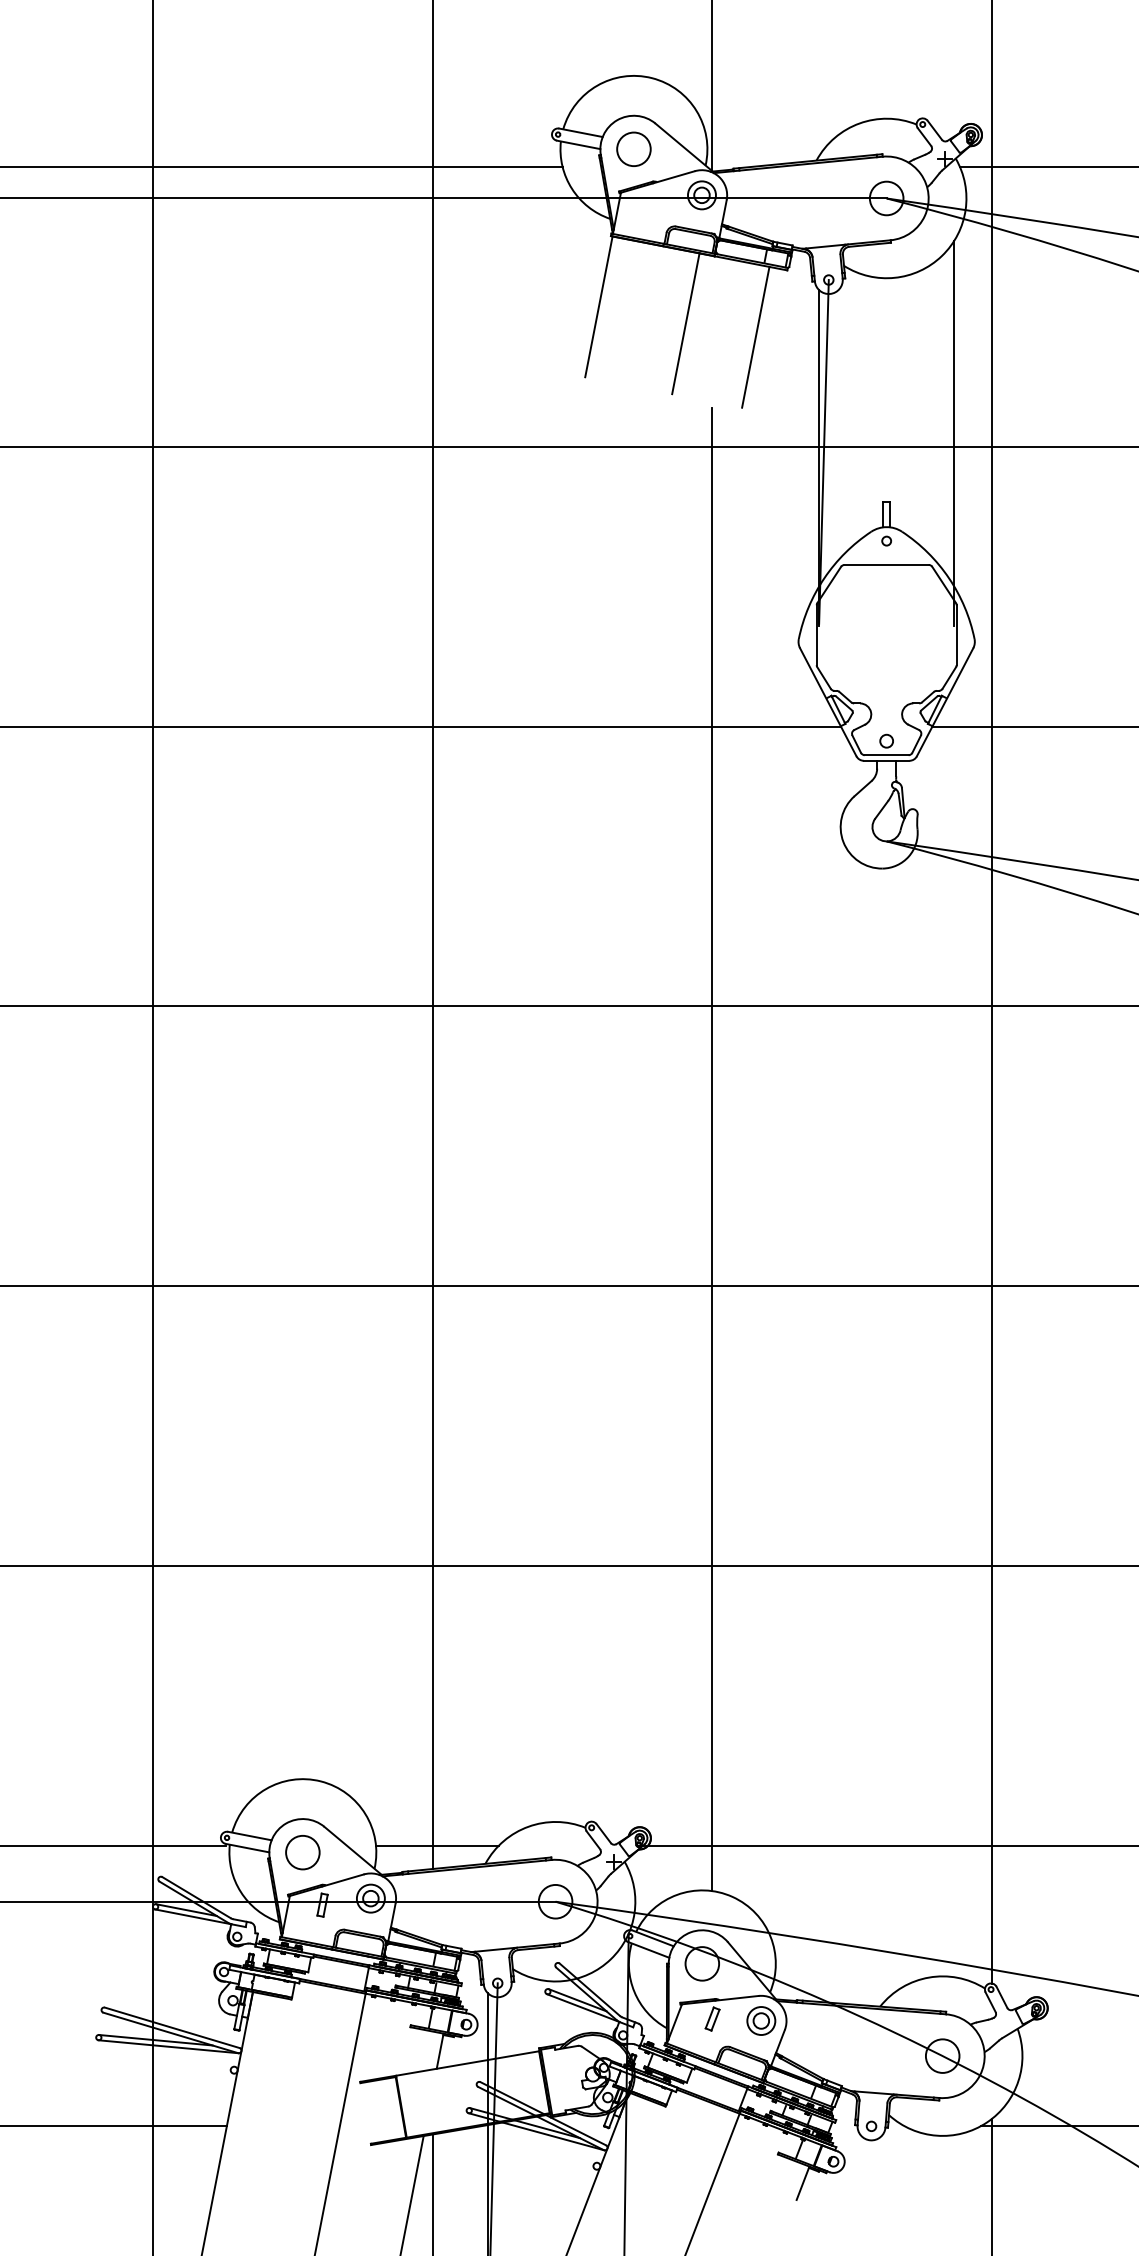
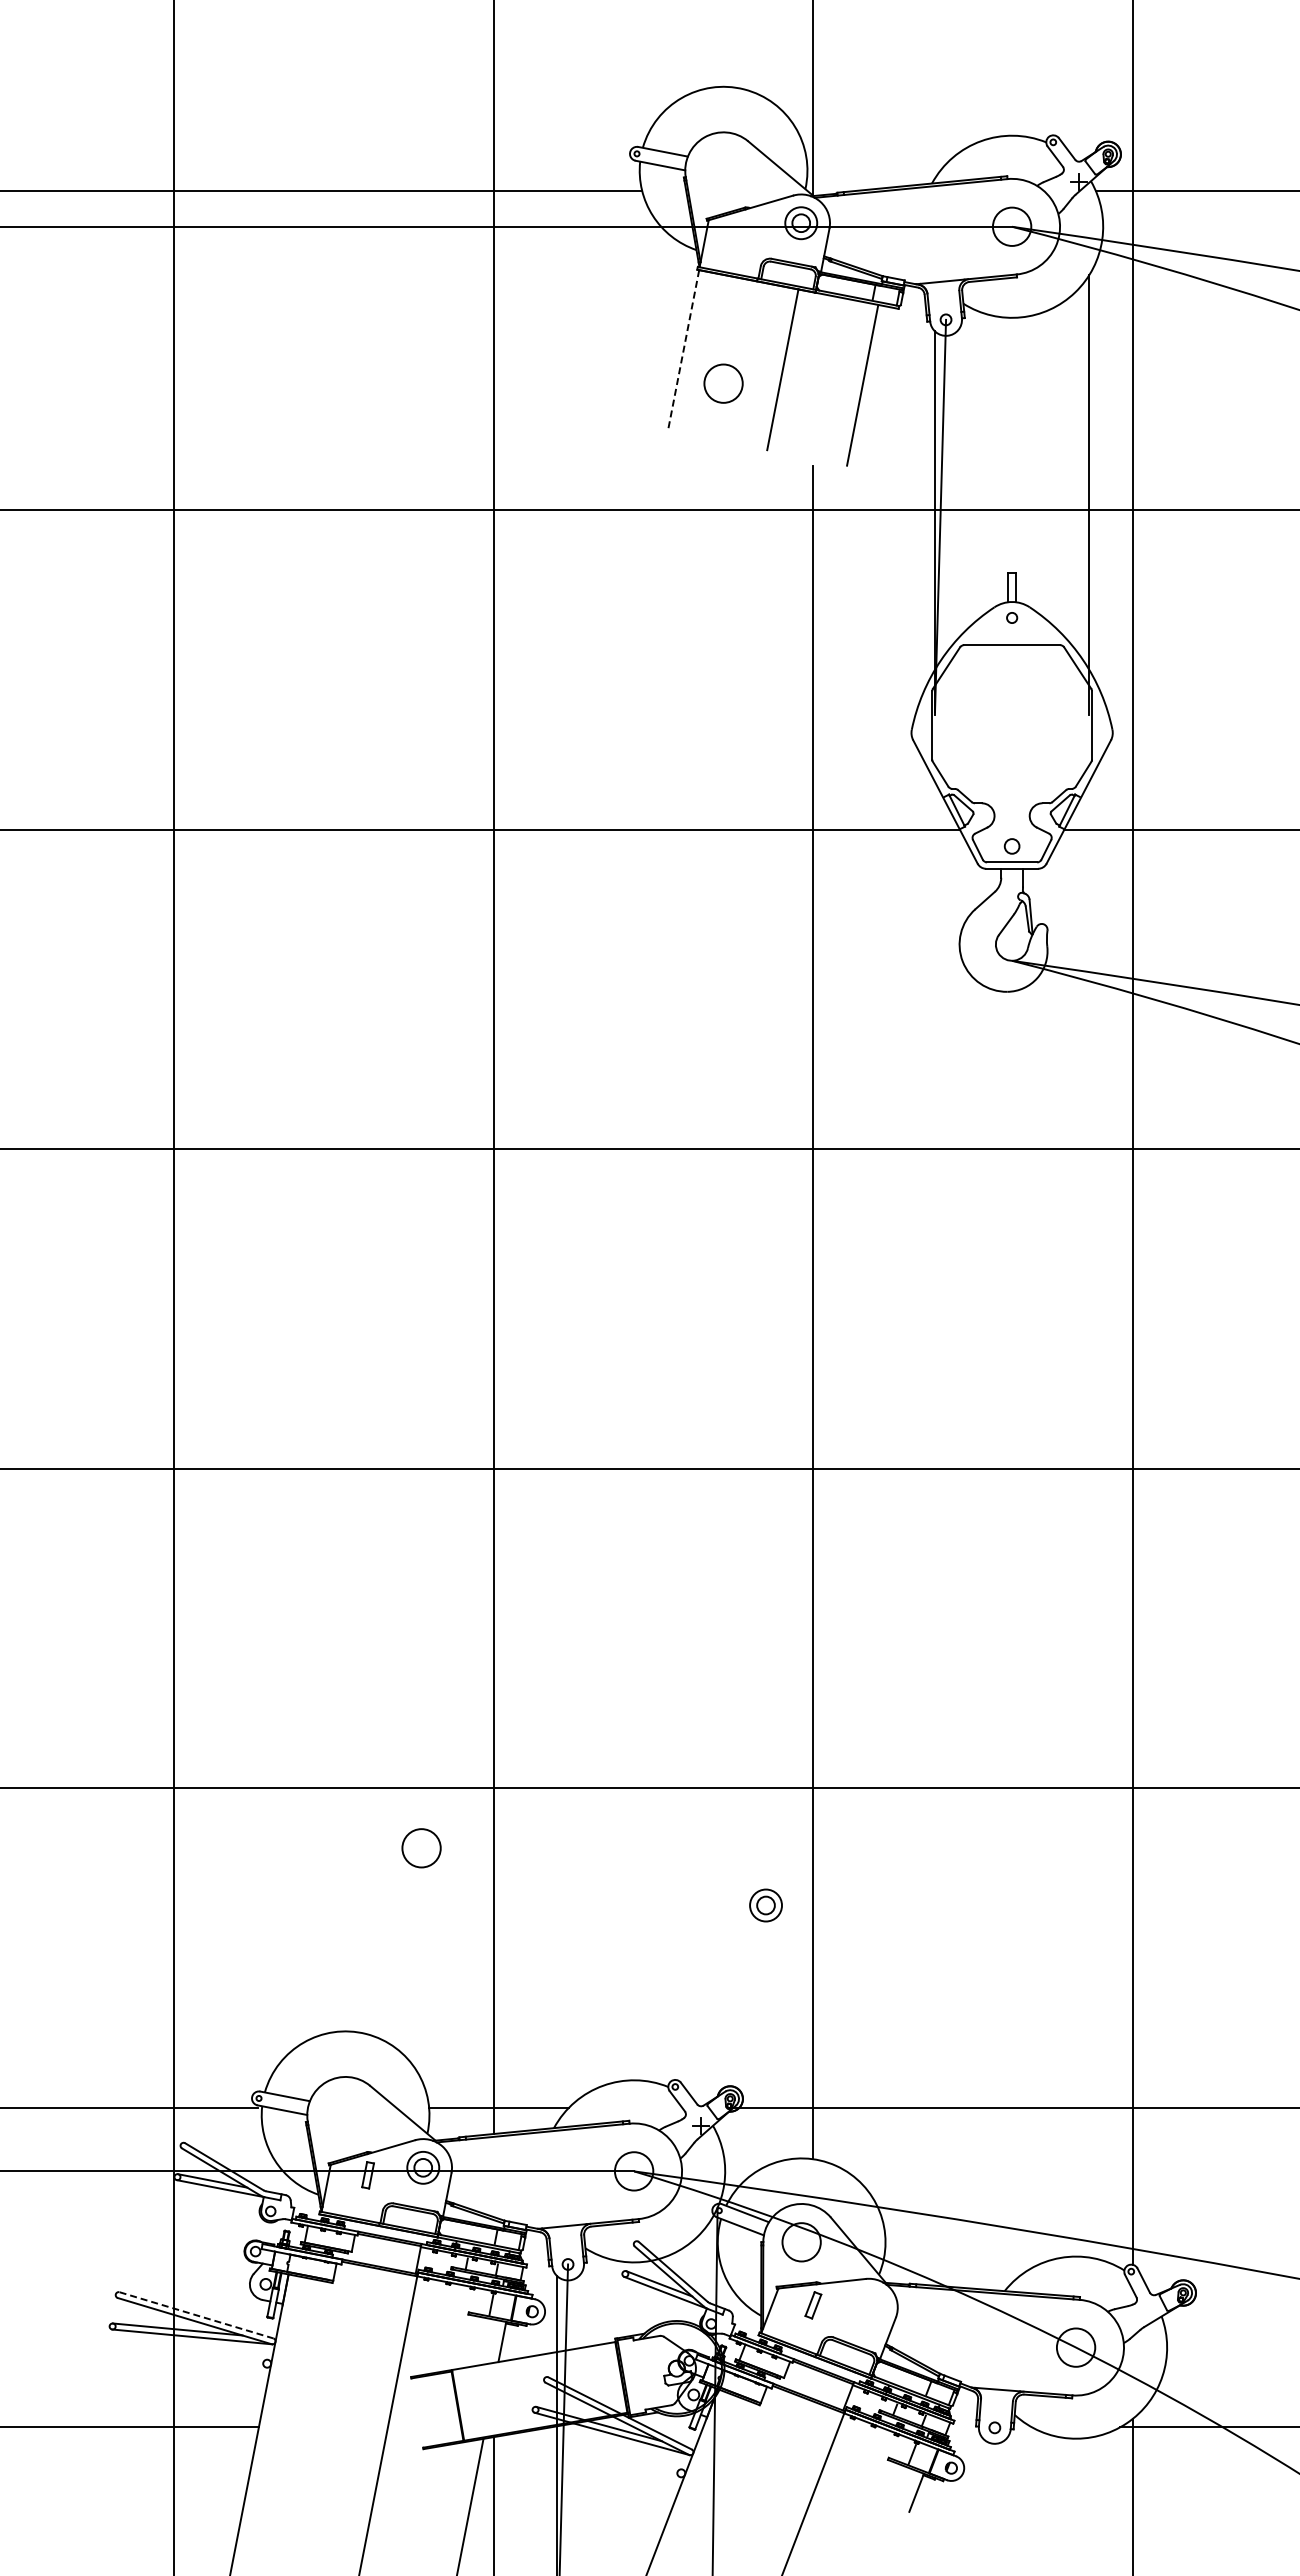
circle: (633, 149) -> (723, 383), moved
line: (598, 306) -> (683, 350), solid -> dashed
circle: (302, 1852) -> (421, 1848), moved
part: (760, 2020) -> (765, 1905), moved
line: (172, 2027) -> (196, 2315), solid -> dashed

